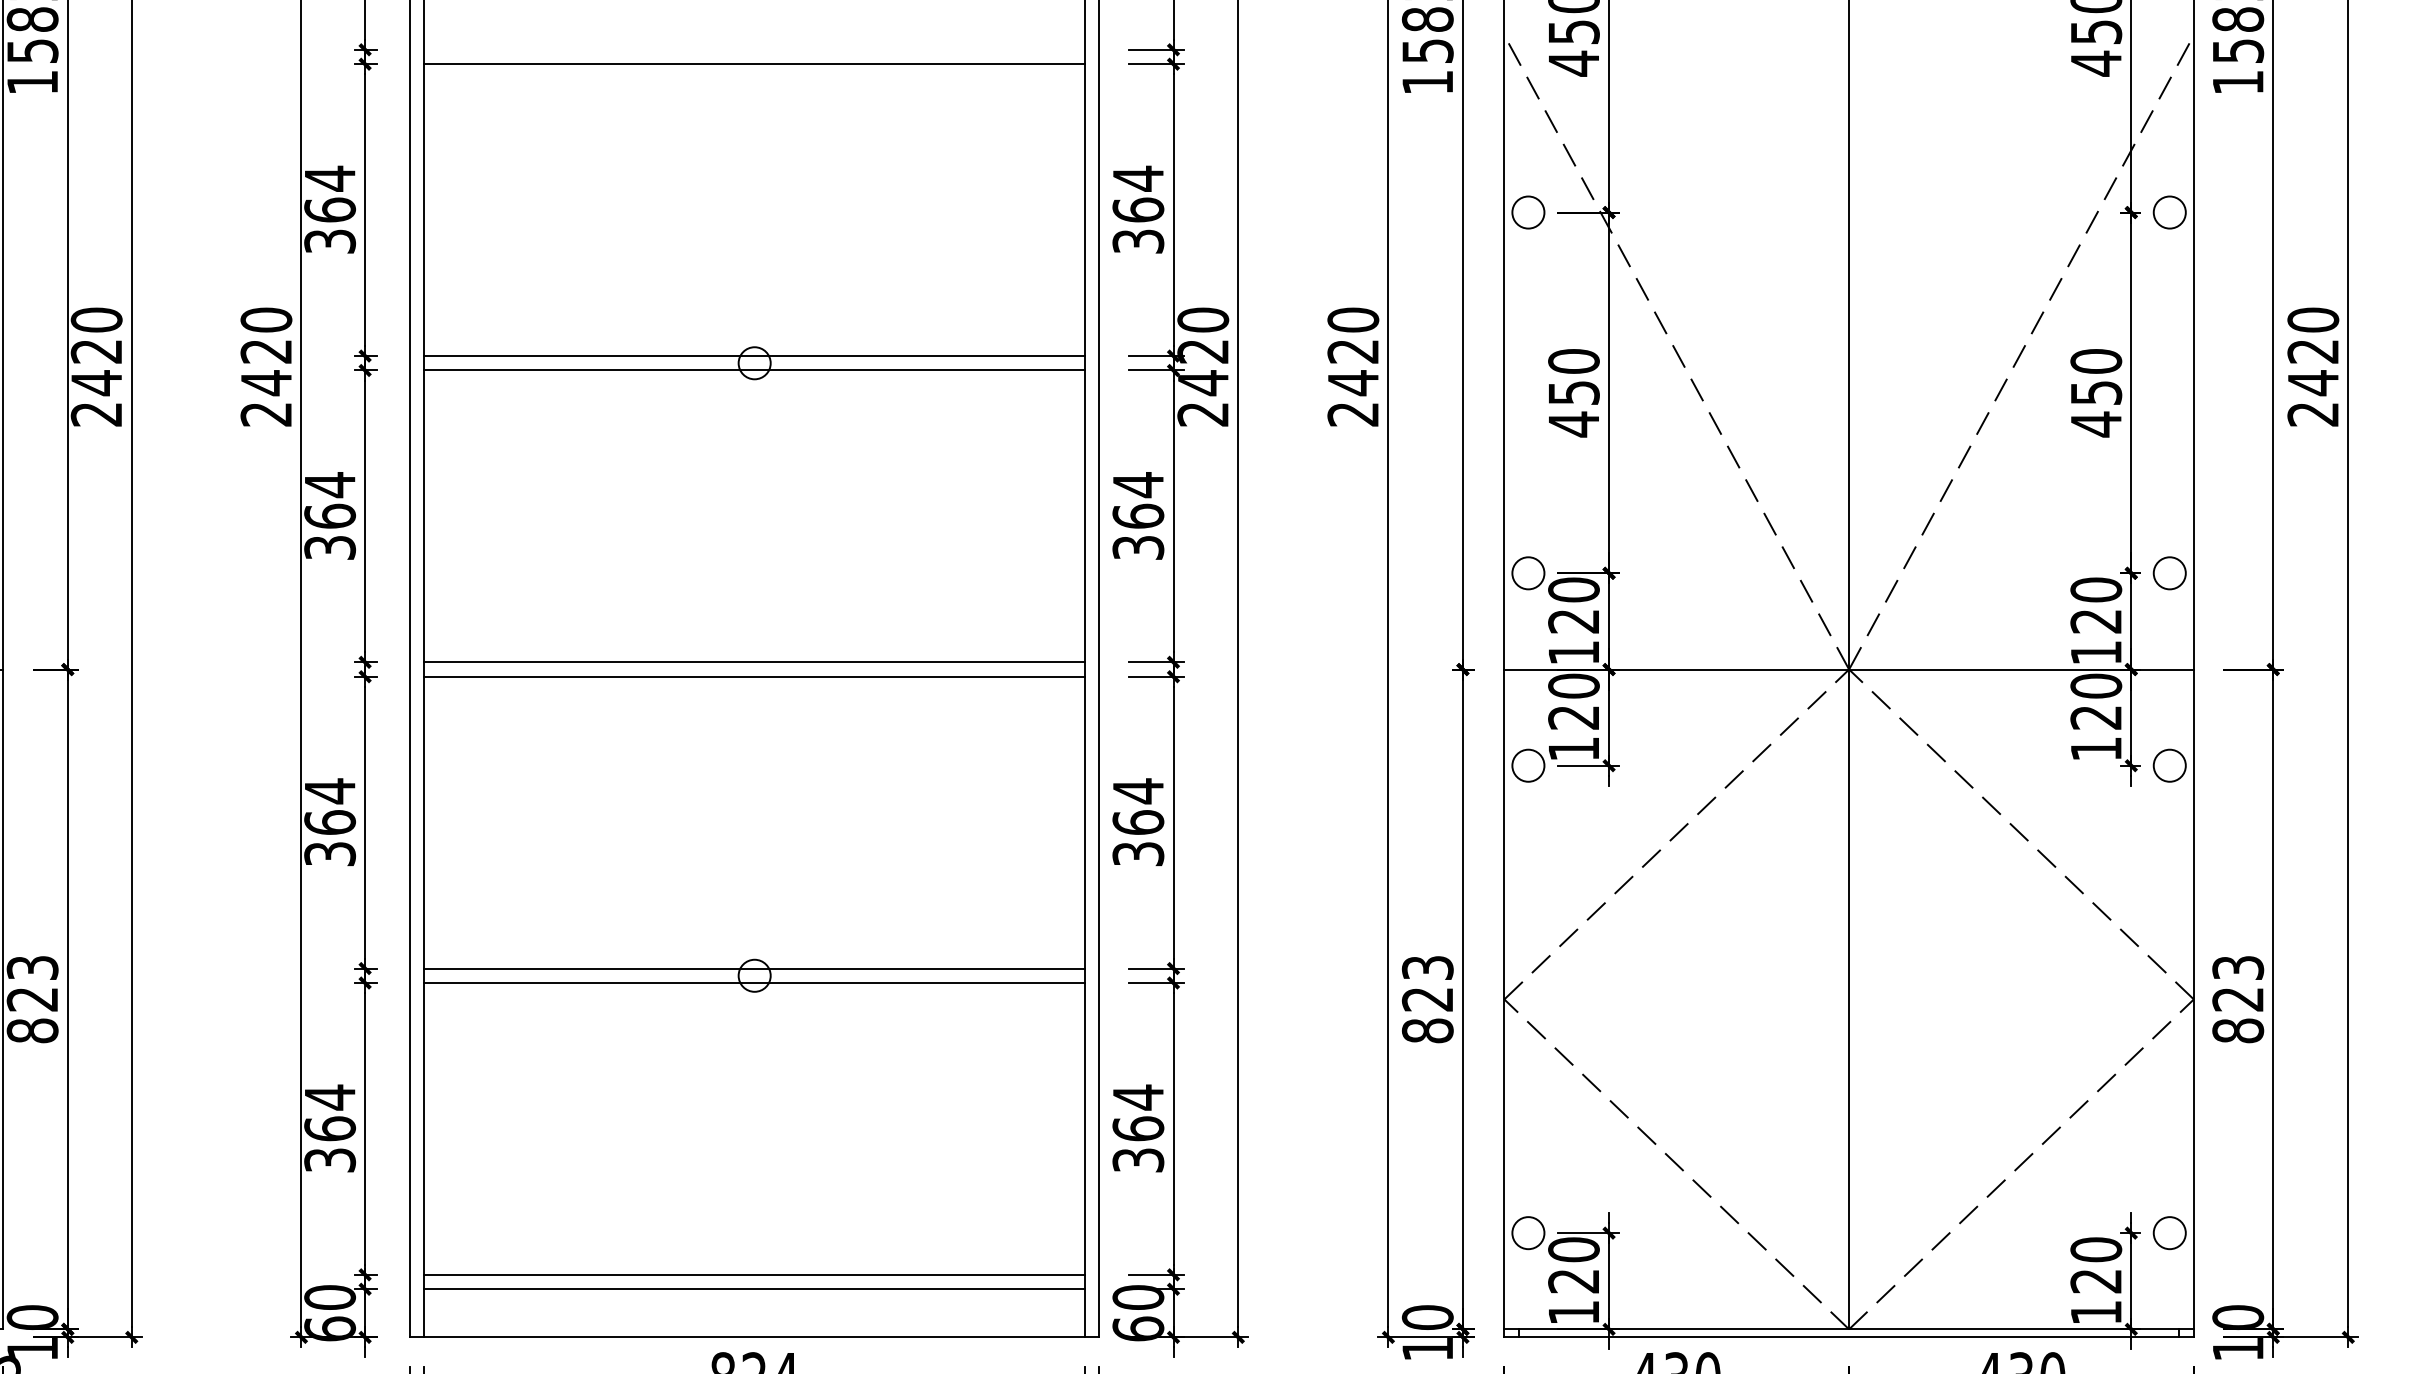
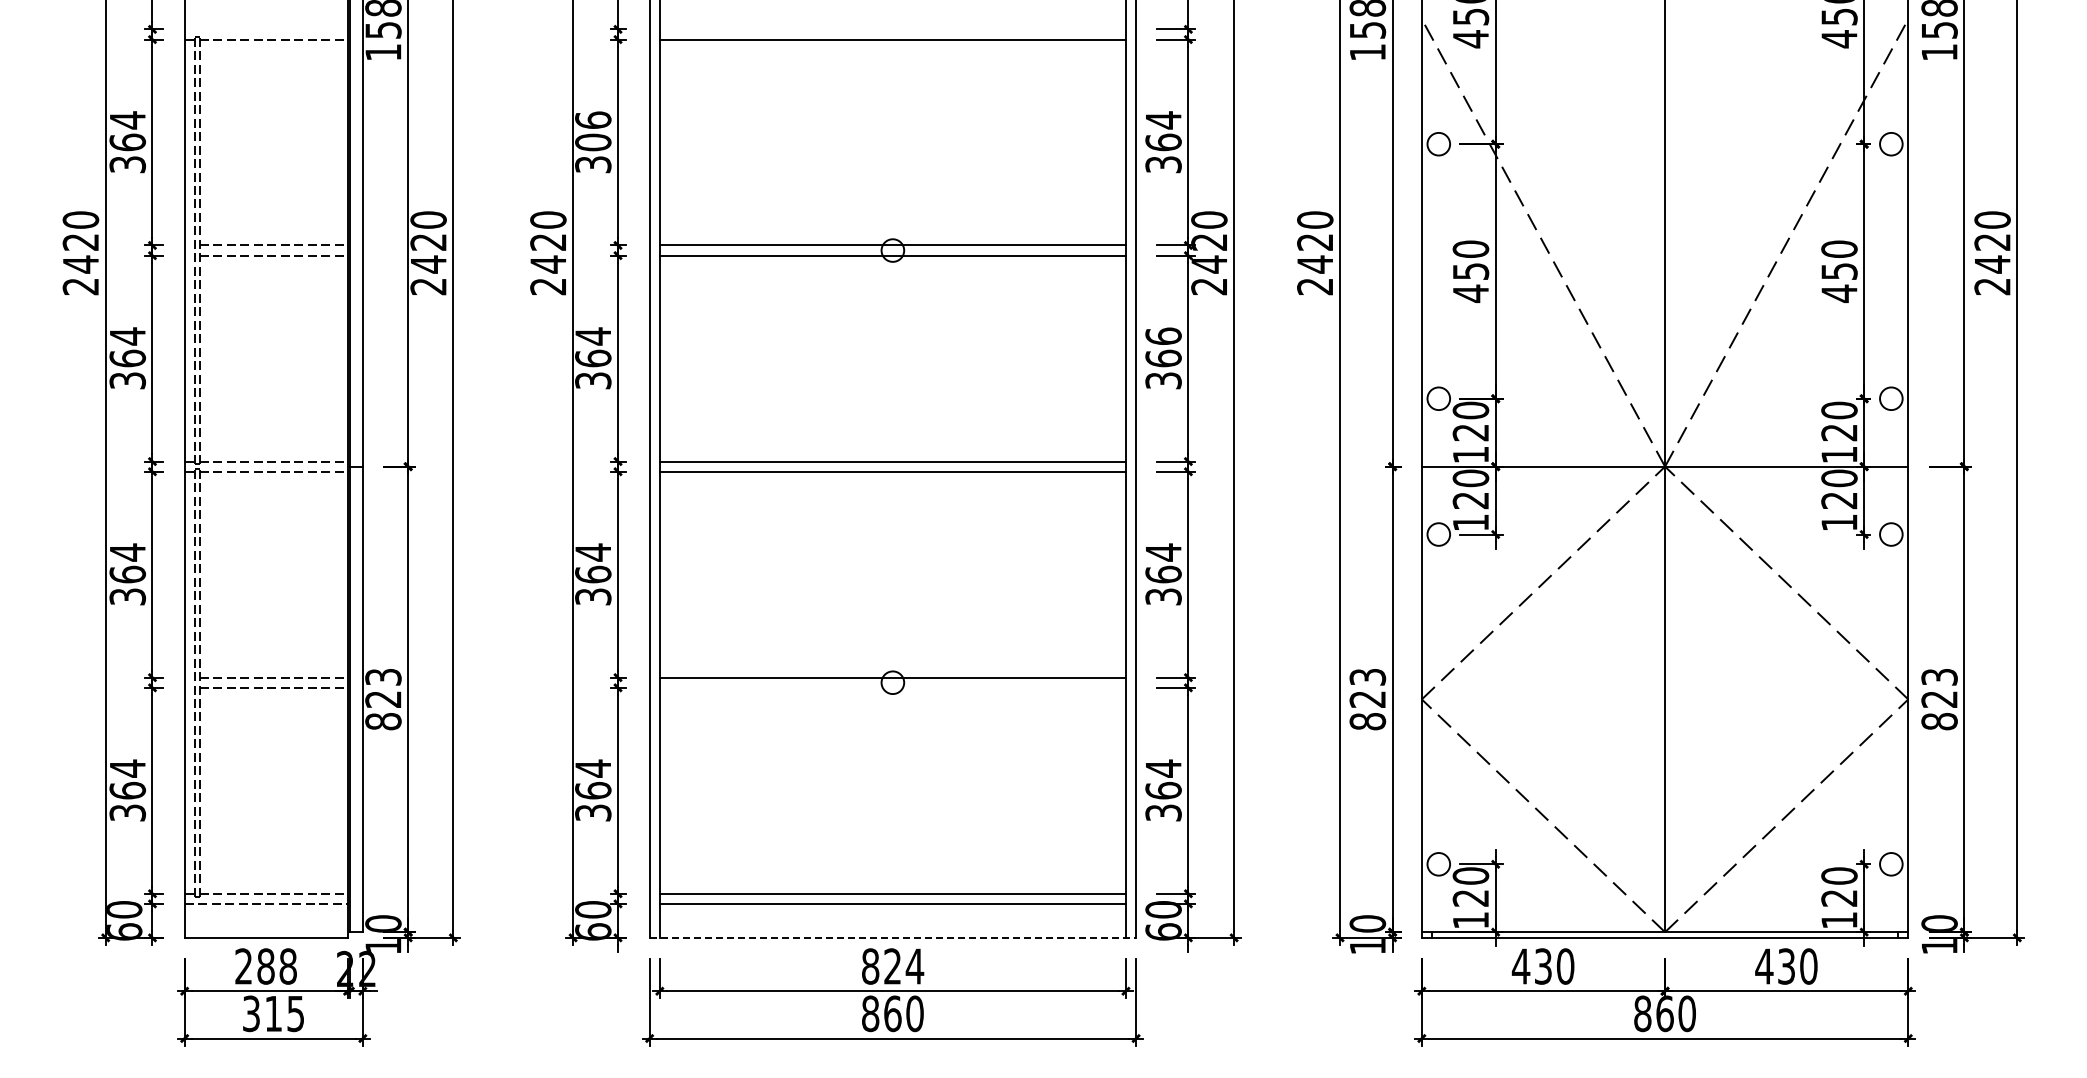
text: (330, 194) -> (593, 131), 364 -> 306
text: (1138, 485) -> (1163, 336), 364 -> 366
line: (754, 982) -> (892, 687), removed
line: (755, 1336) -> (893, 937), solid -> dashed

